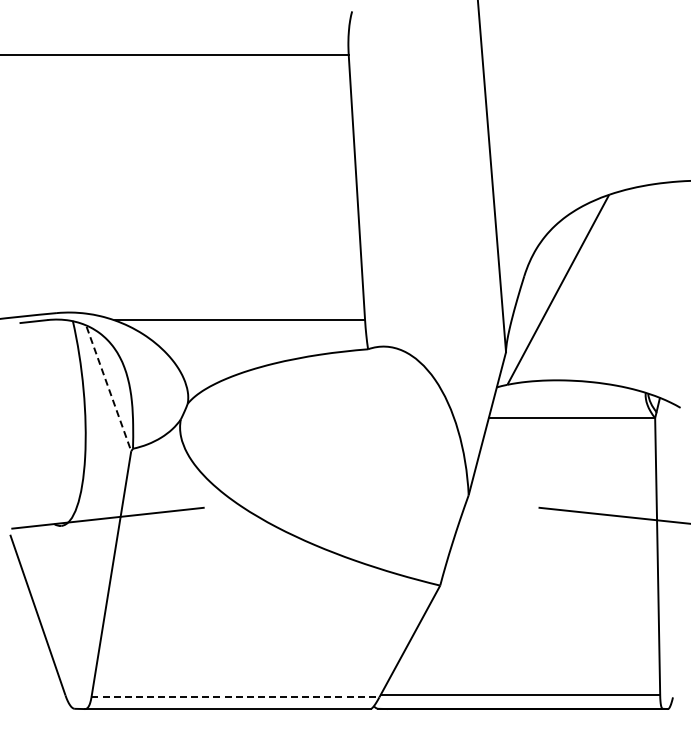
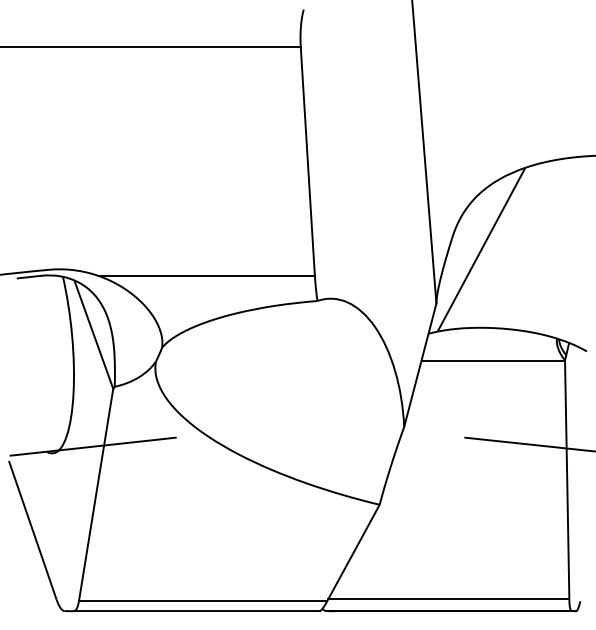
line: (109, 389) -> (94, 335), dashed -> solid
line: (235, 697) -> (203, 601), dashed -> solid

